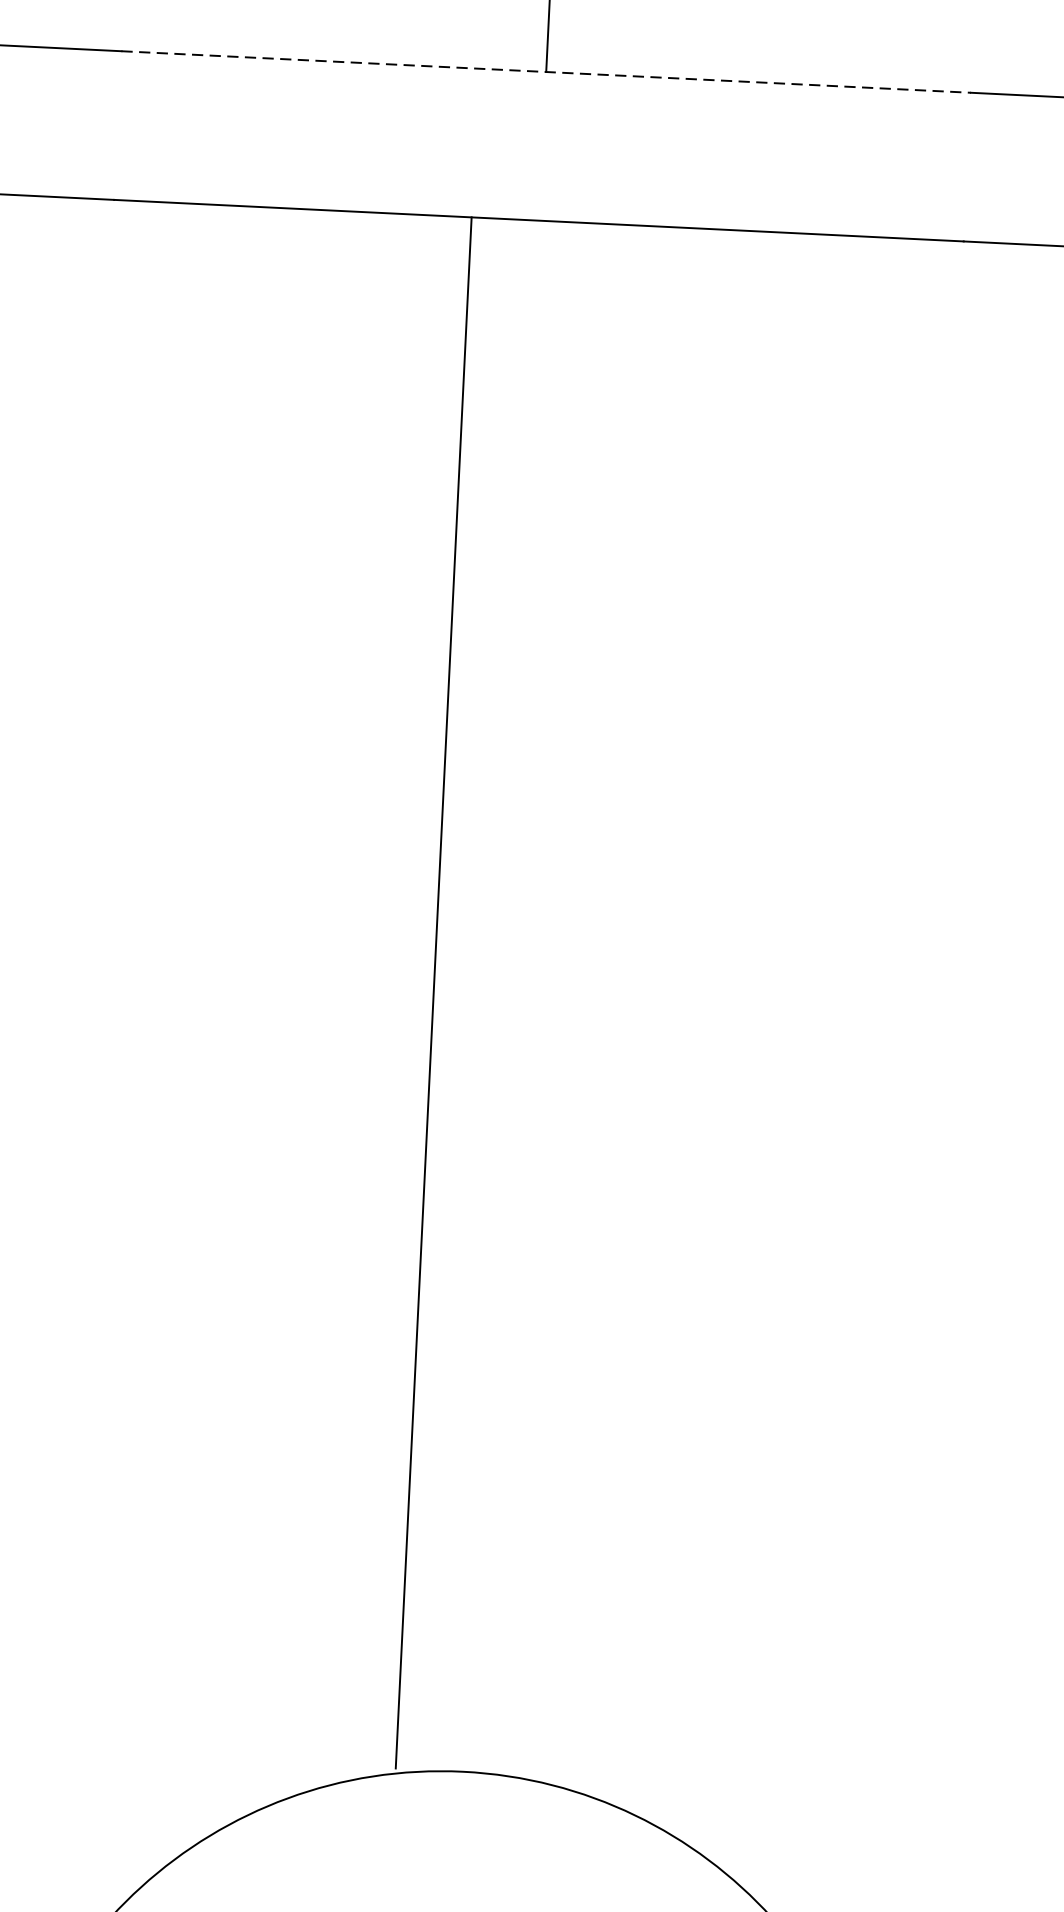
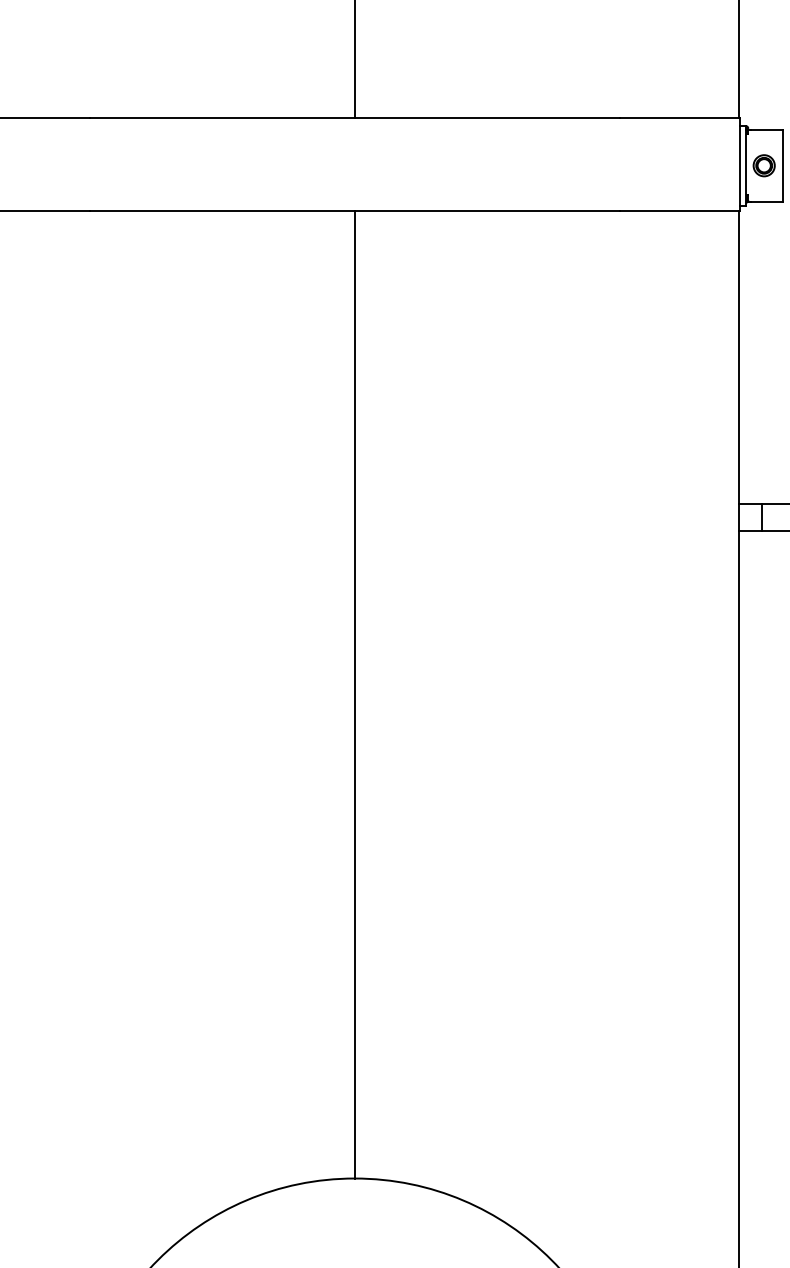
line: (545, 72) -> (354, 118), dashed -> solid
line: (433, 992) -> (354, 694), moved

